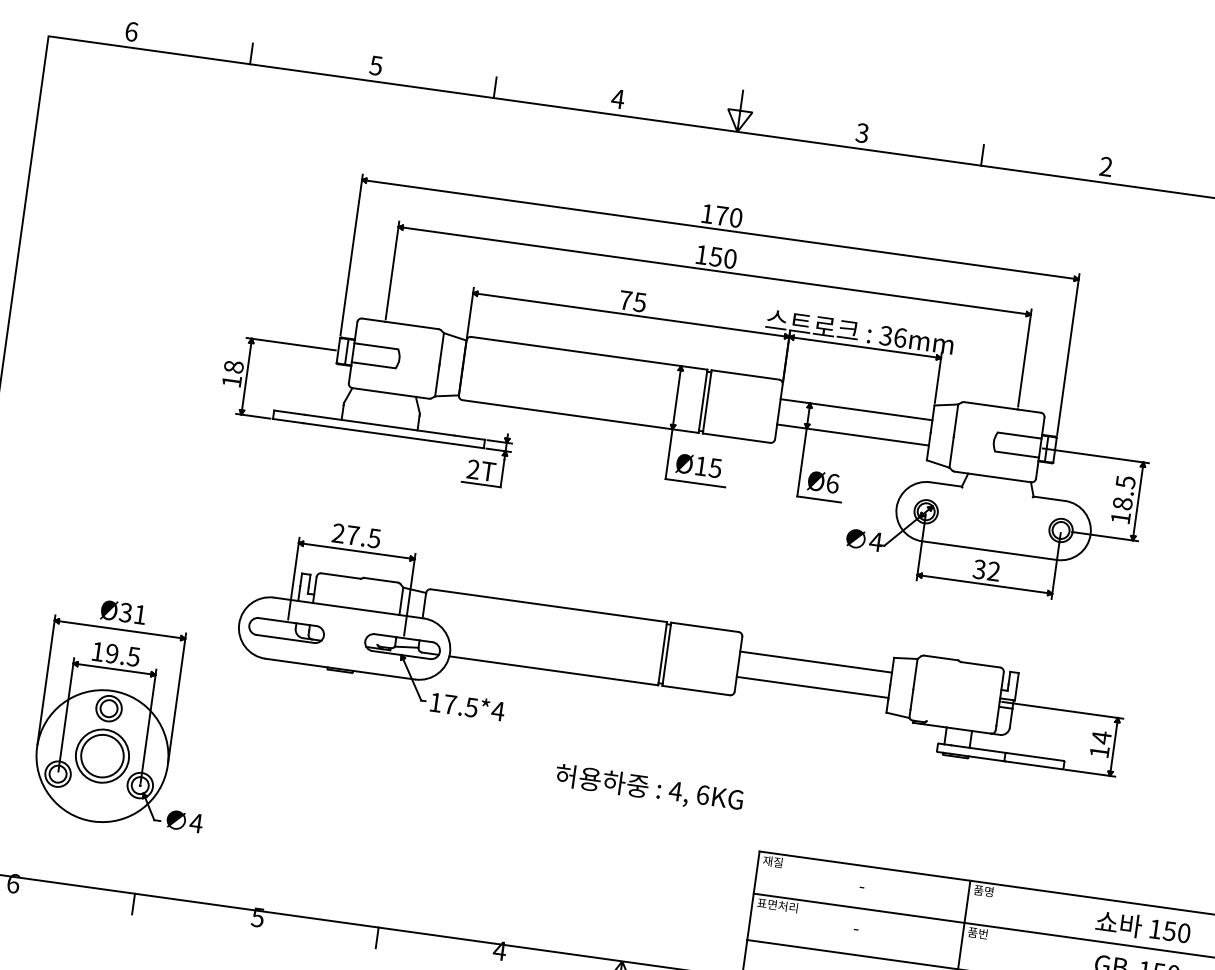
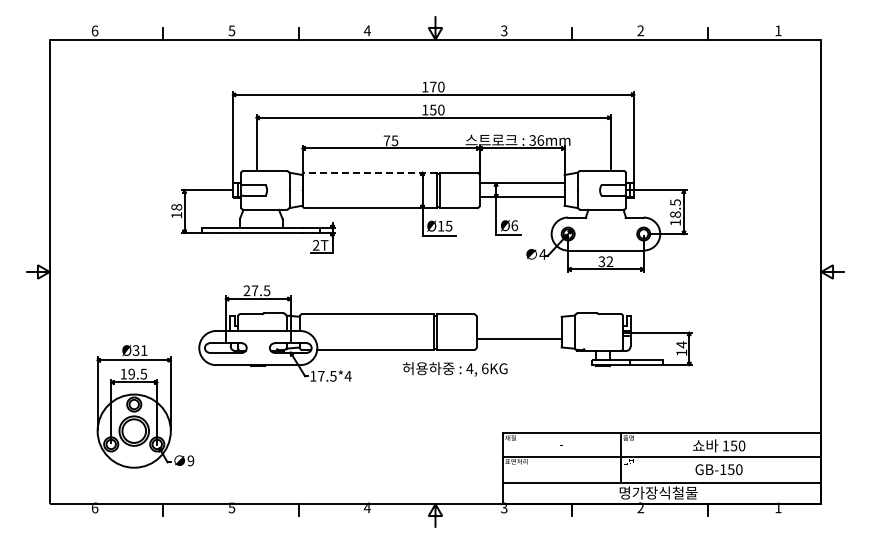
line: (588, 352) -> (370, 172), solid -> dashed
line: (814, 662) -> (518, 325), removed
text: (648, 788) -> (454, 369), moved
text: (195, 822) -> (190, 460), 4 -> 9

